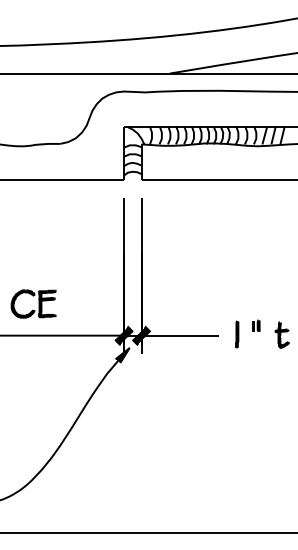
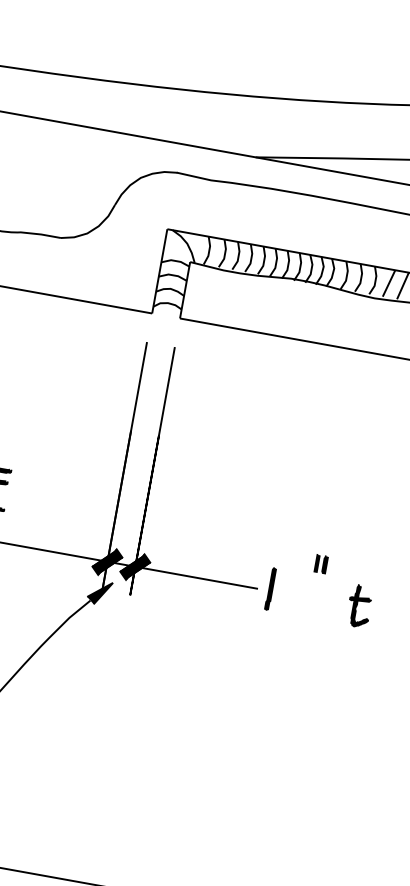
part: (256, 325) -> (321, 563), moved
line: (237, 334) -> (271, 589), moved

